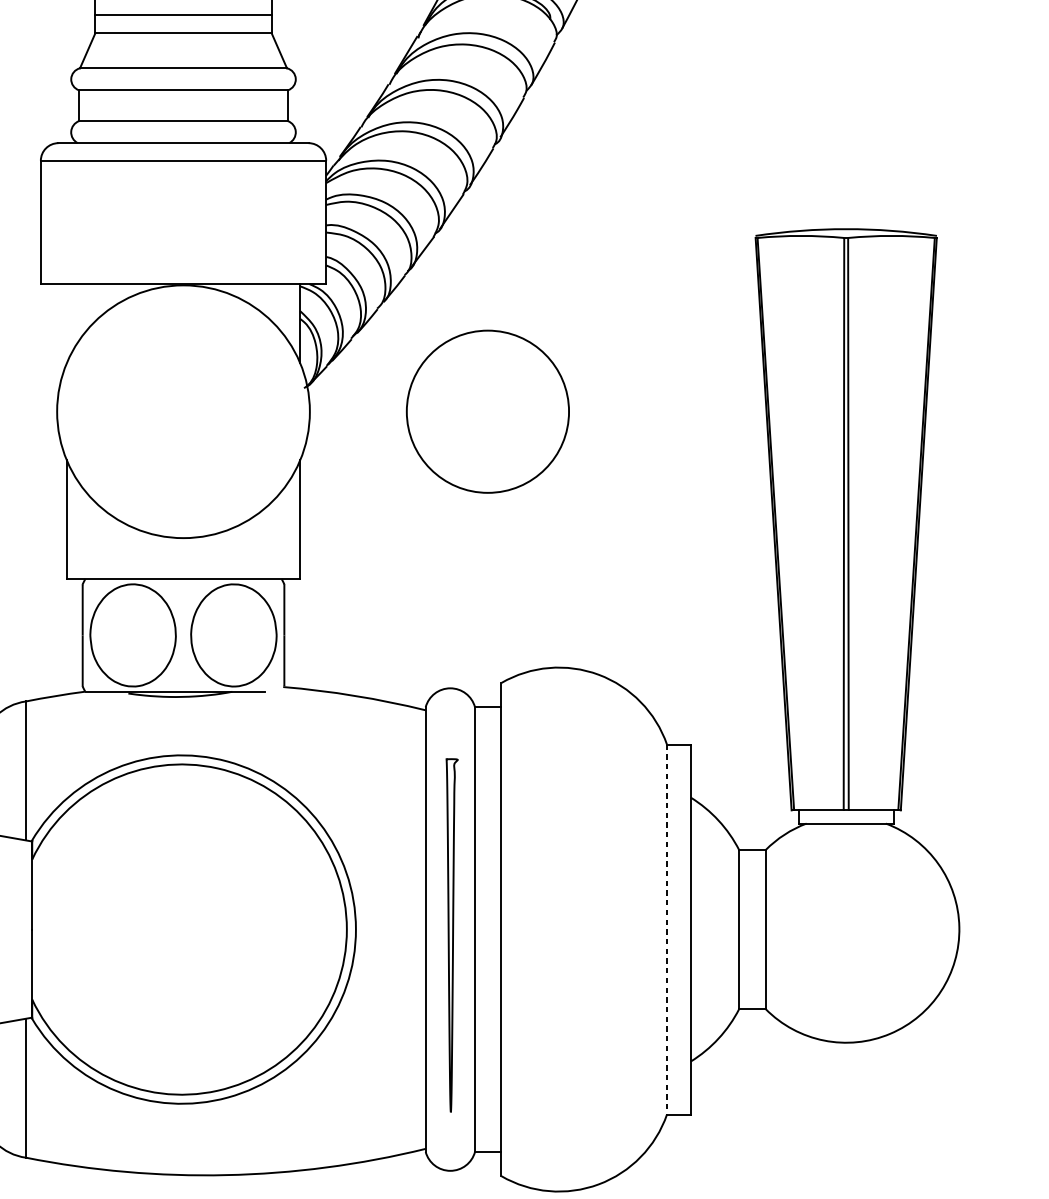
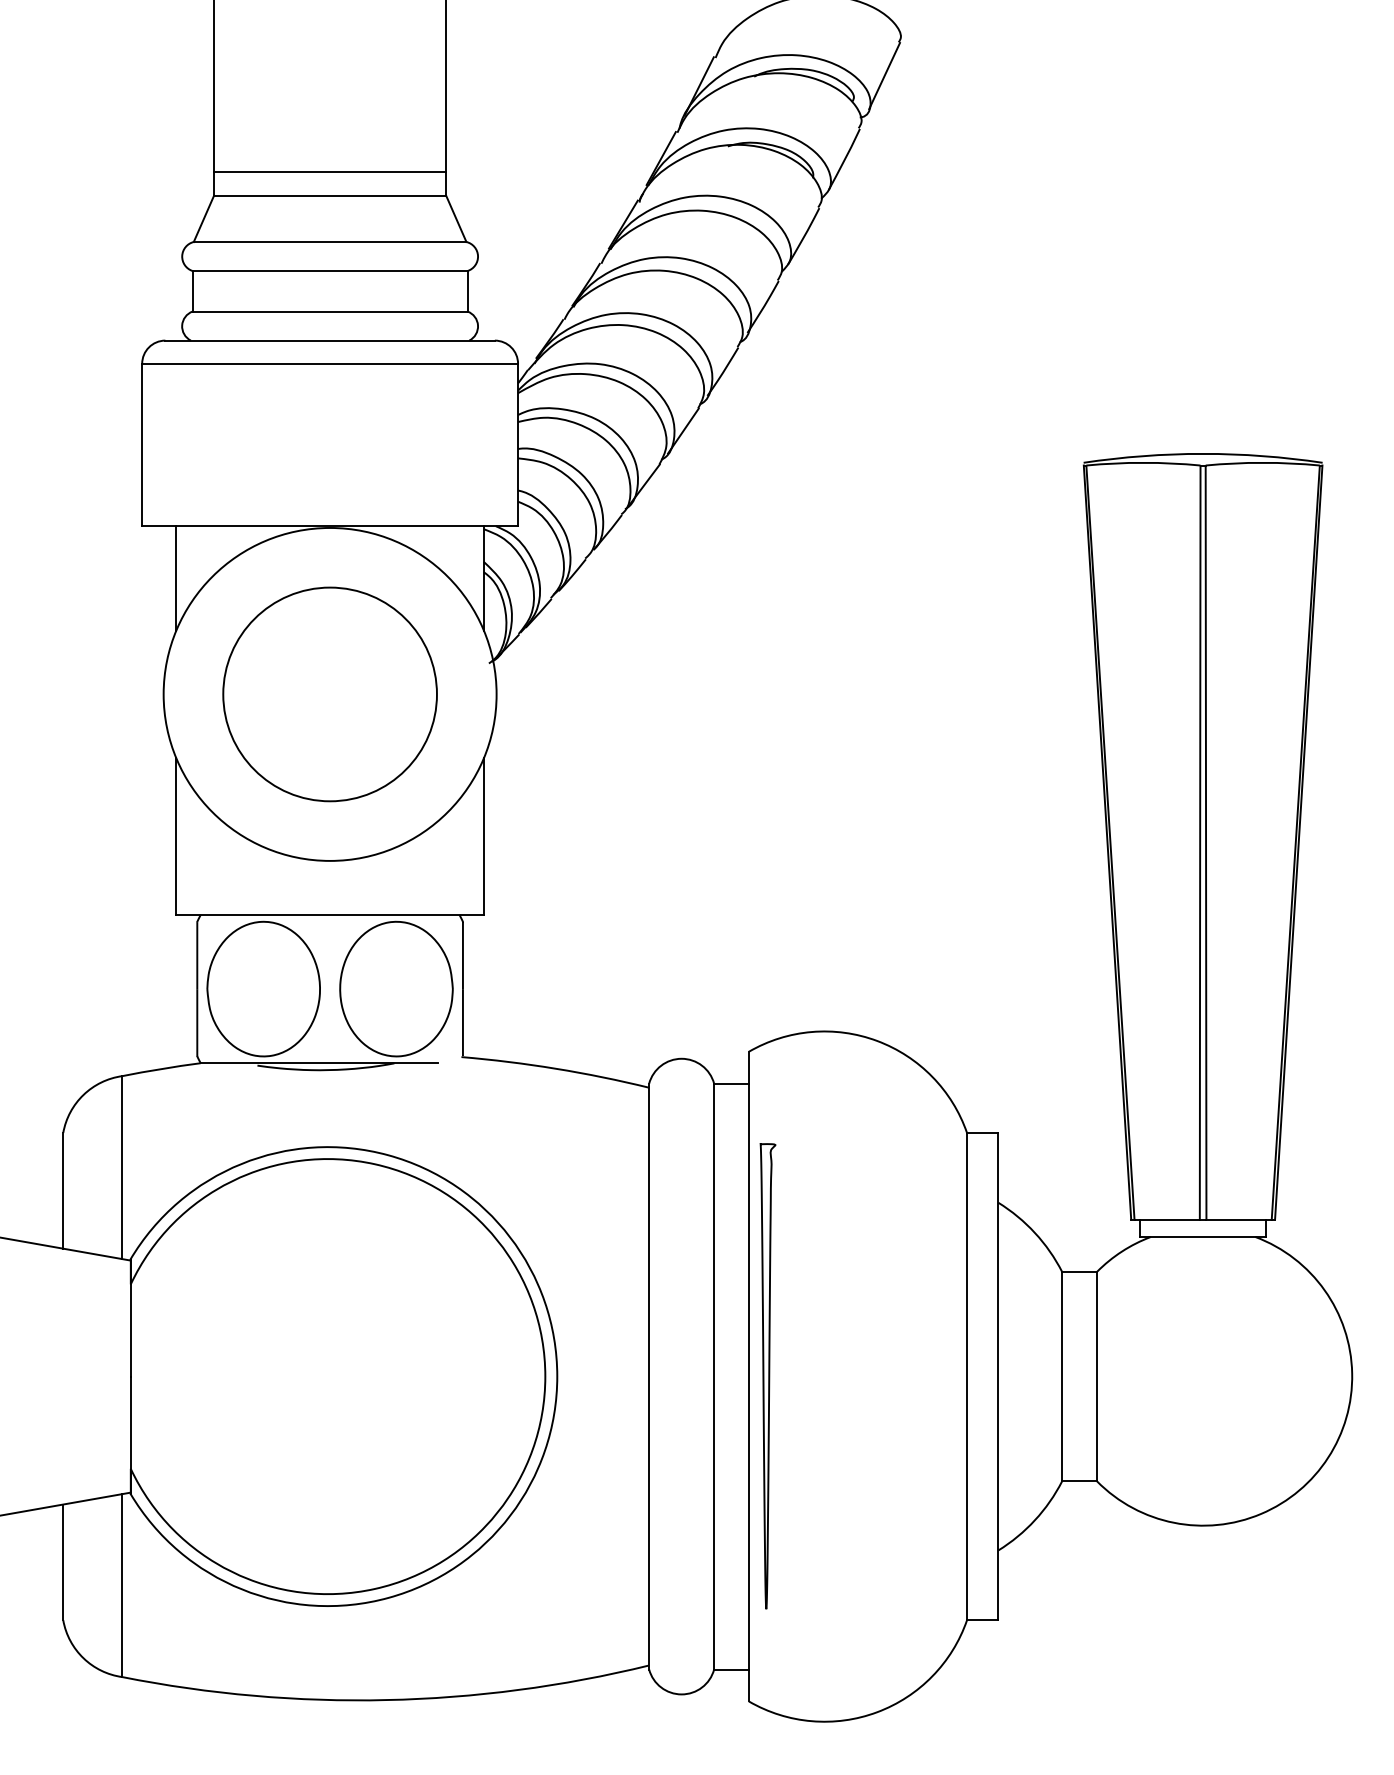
line: (66, 323) -> (176, 578), added
circle: (487, 411) -> (329, 694), moved
line: (667, 929) -> (967, 1376), dashed -> solid
curve: (452, 935) -> (768, 1376), moved

